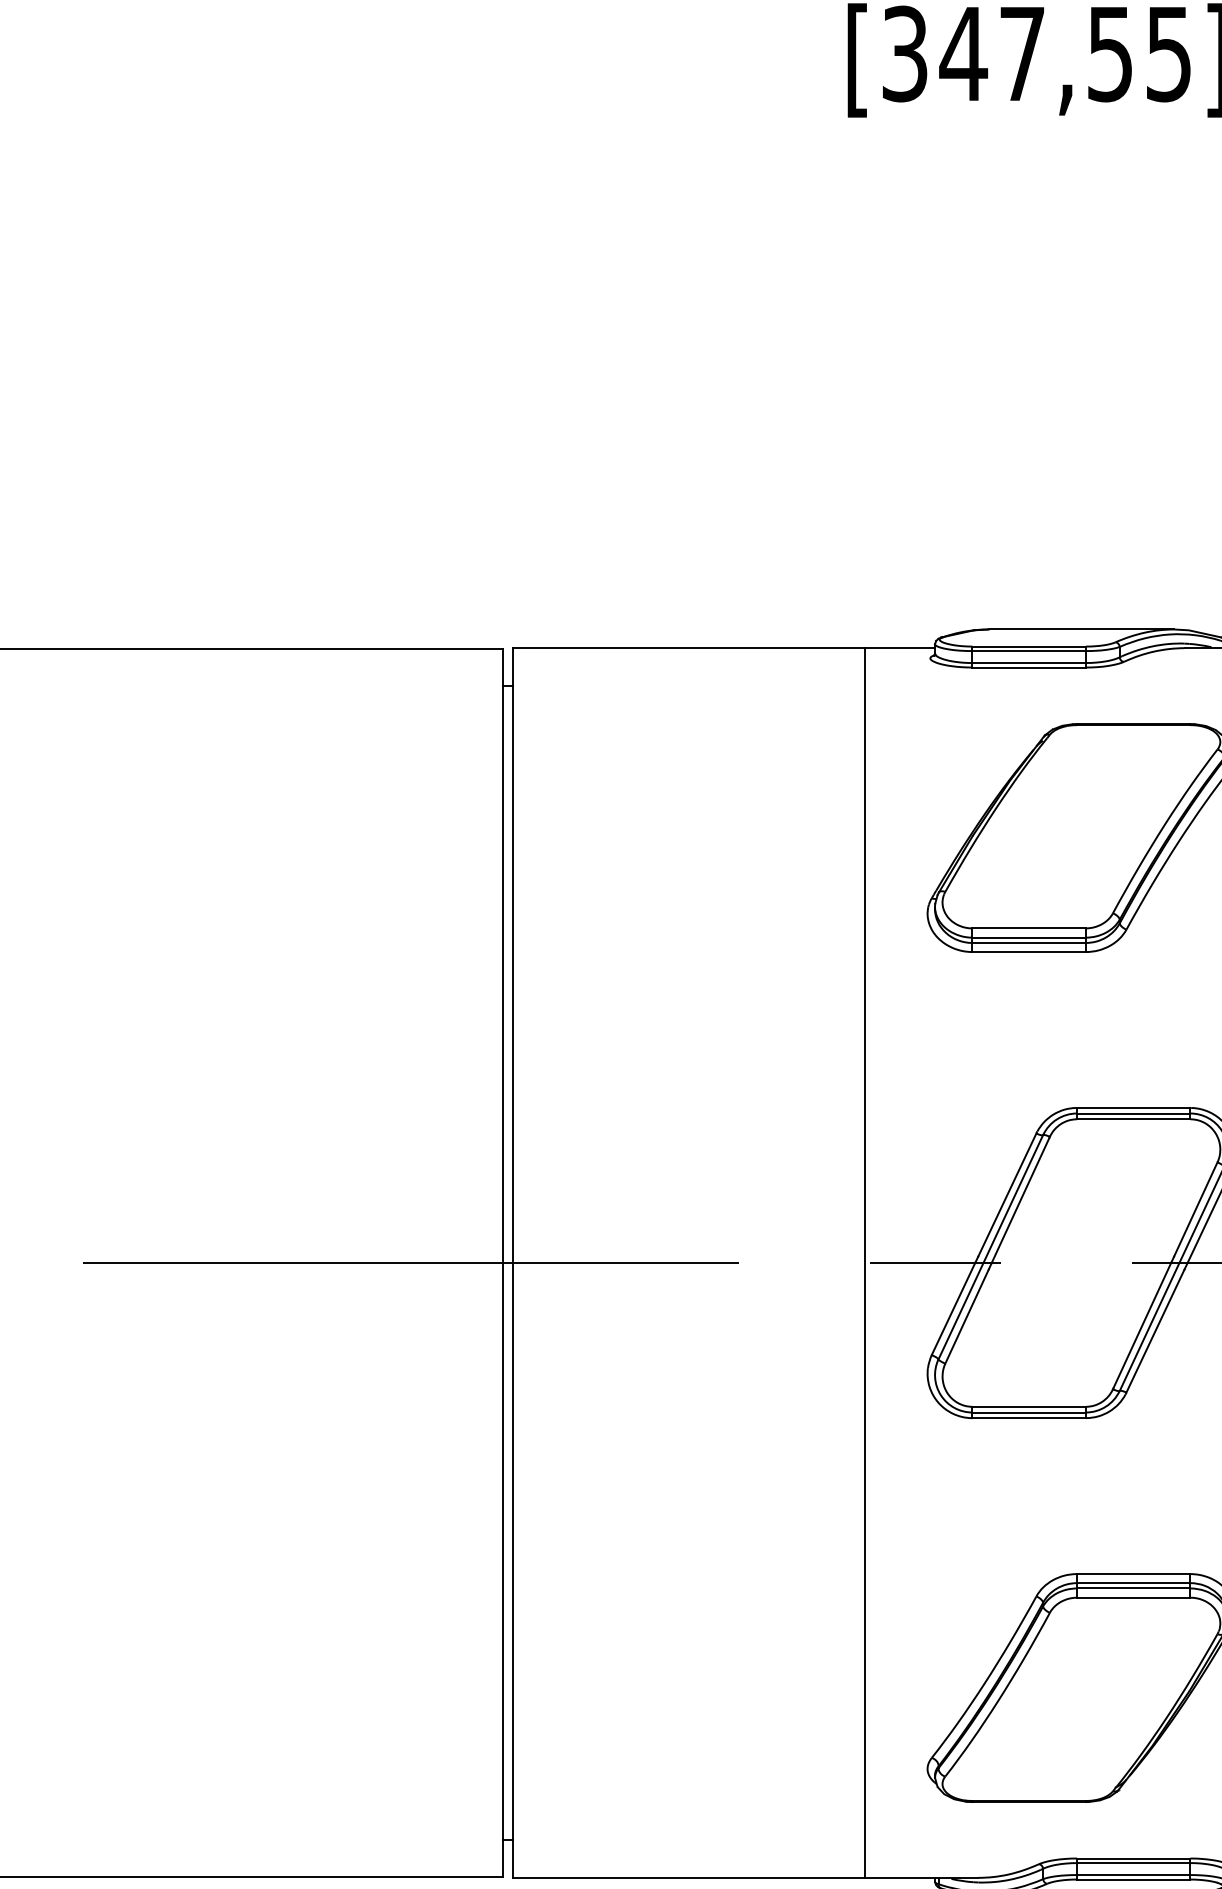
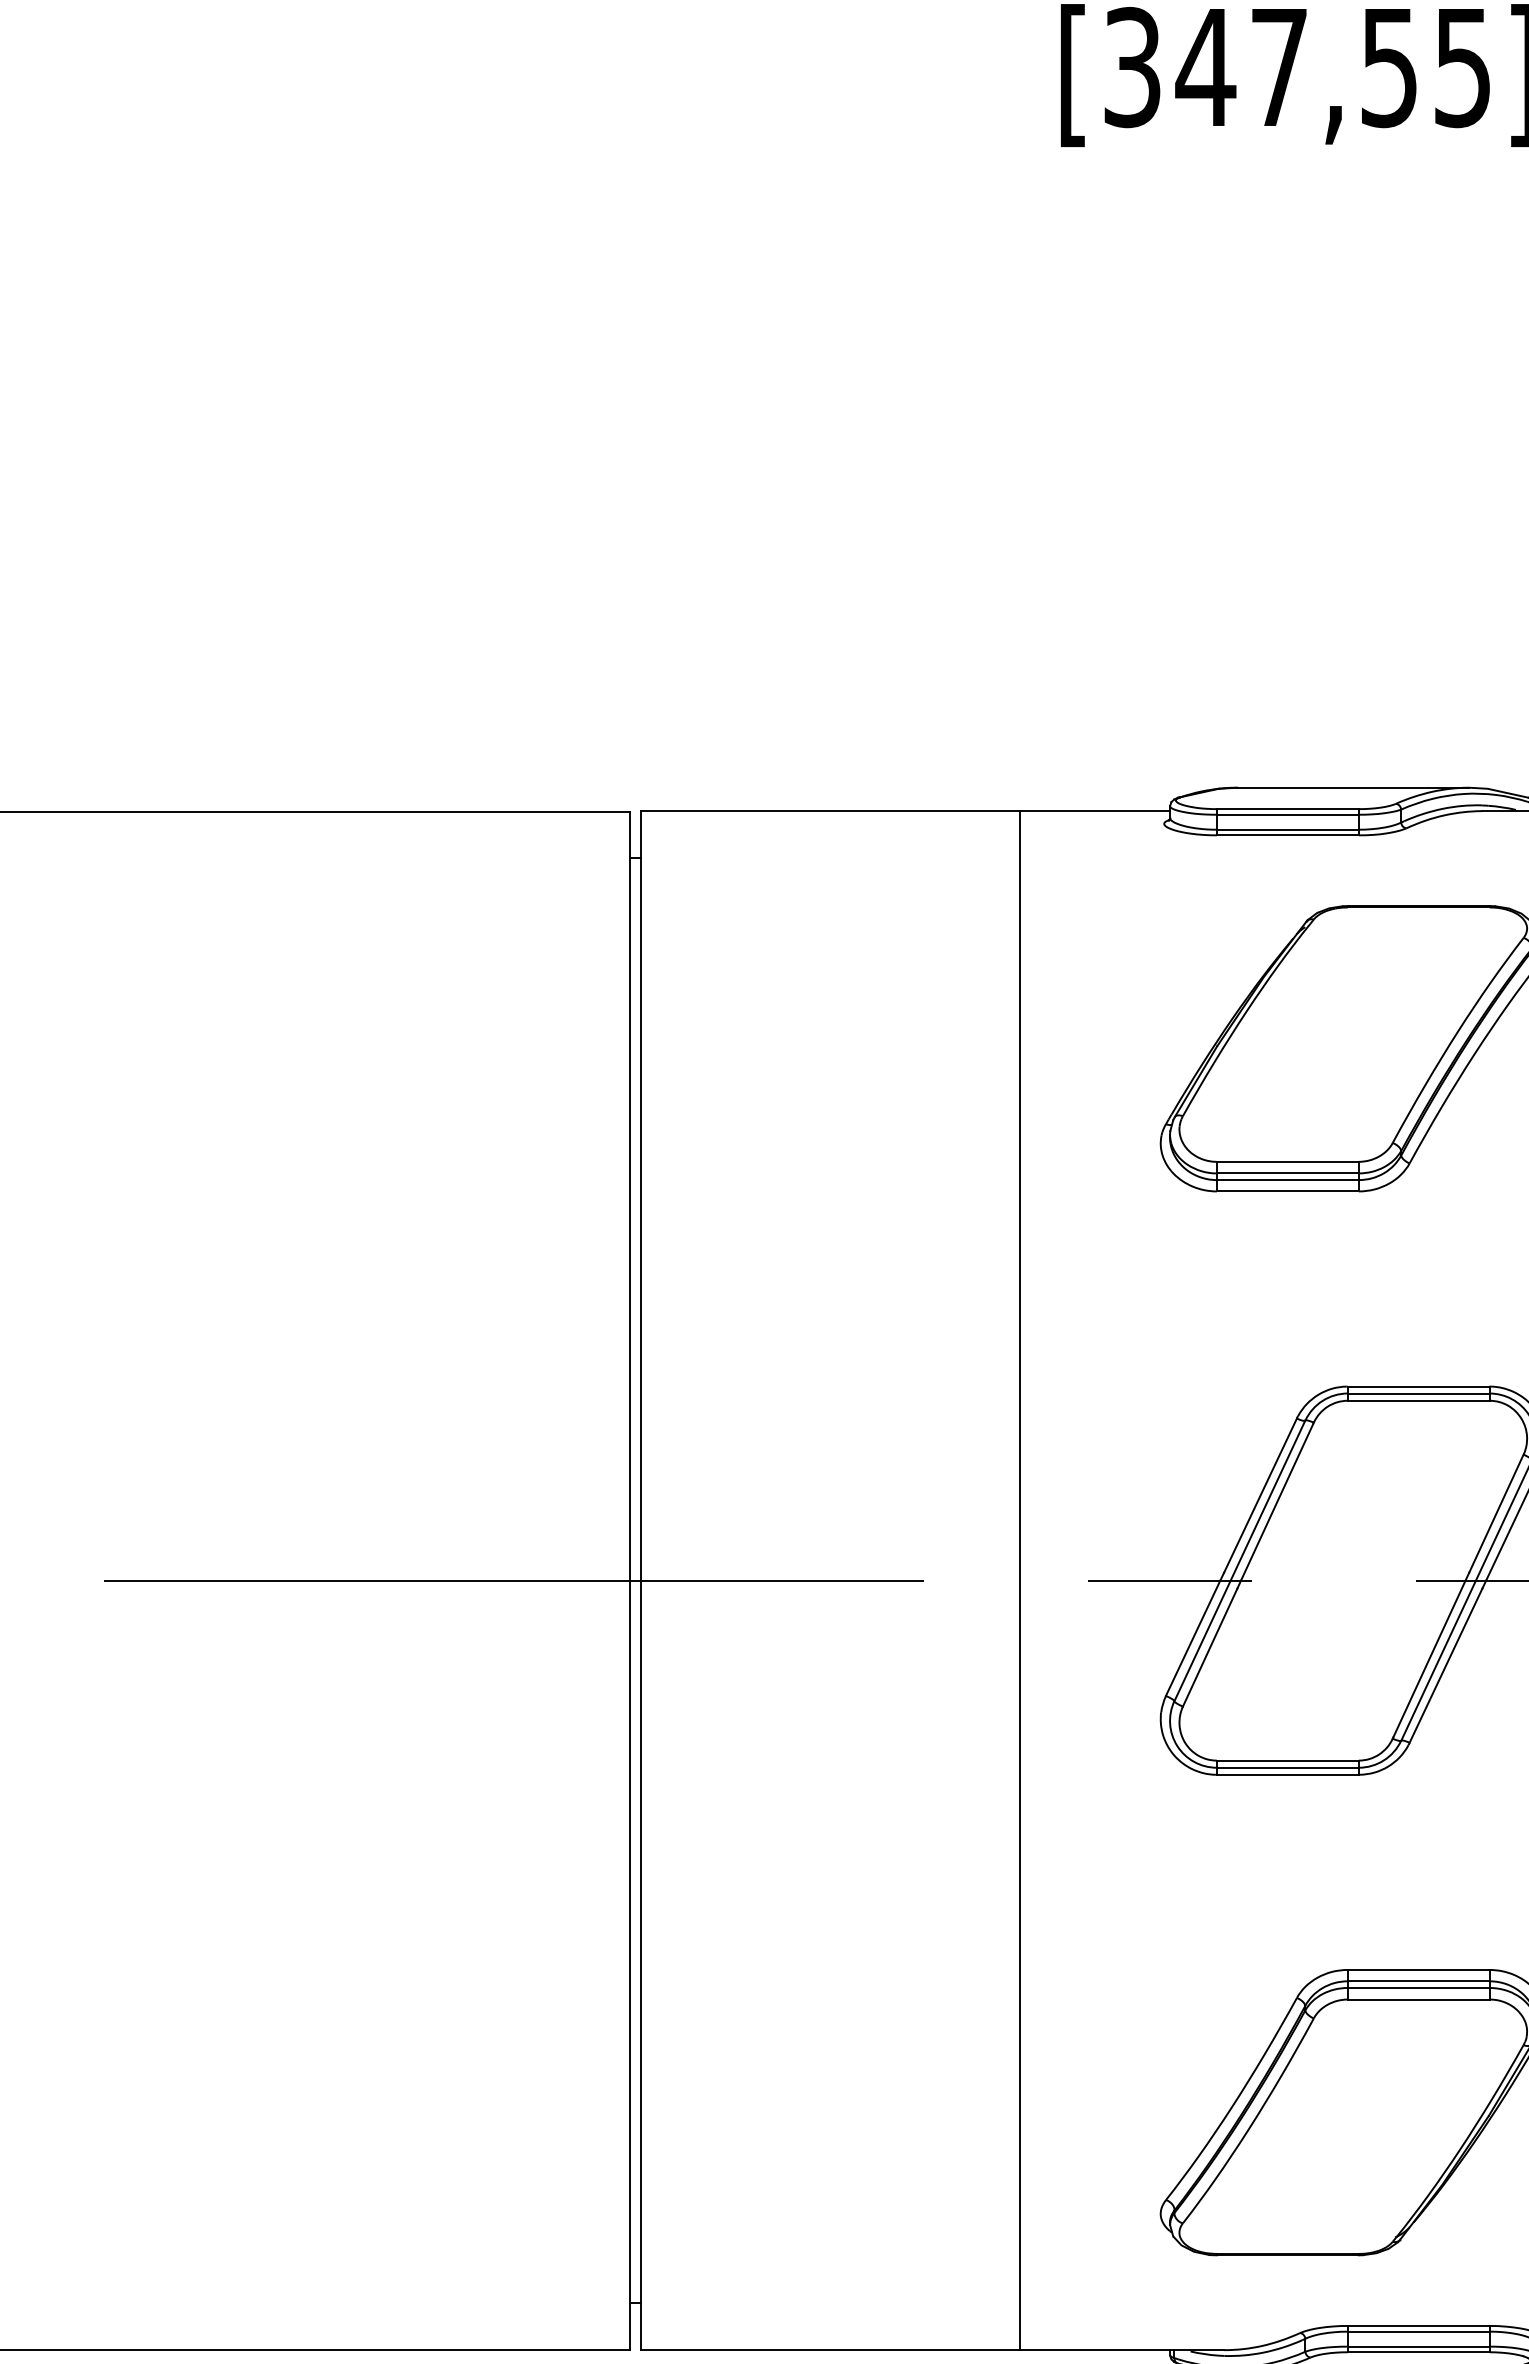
line: (865, 1262) -> (1020, 1580), moved

